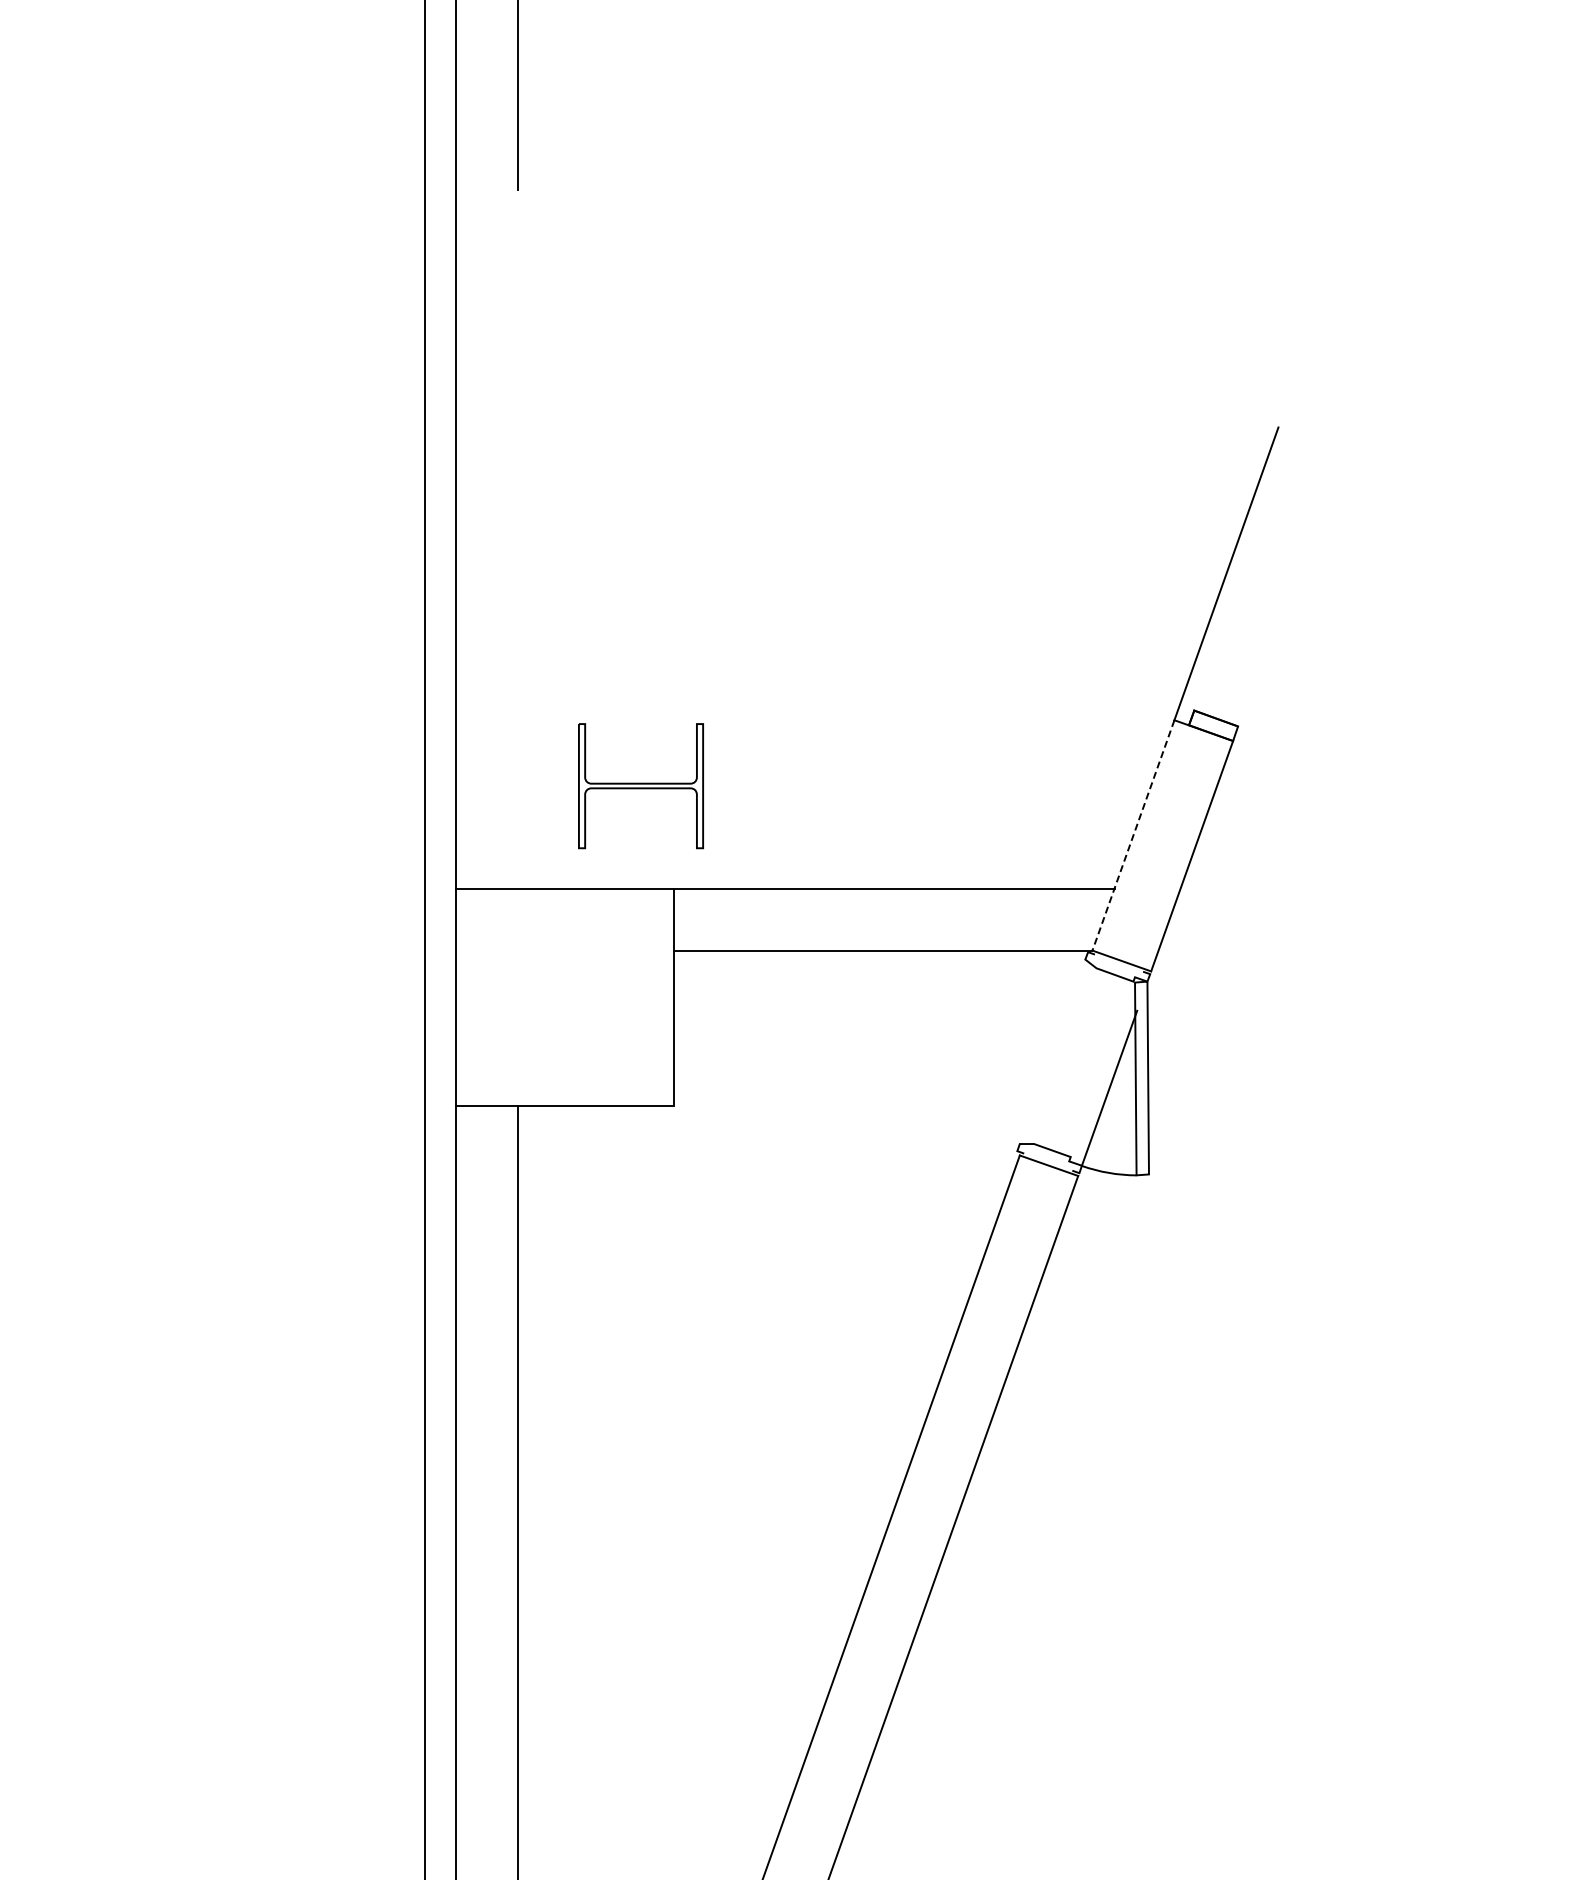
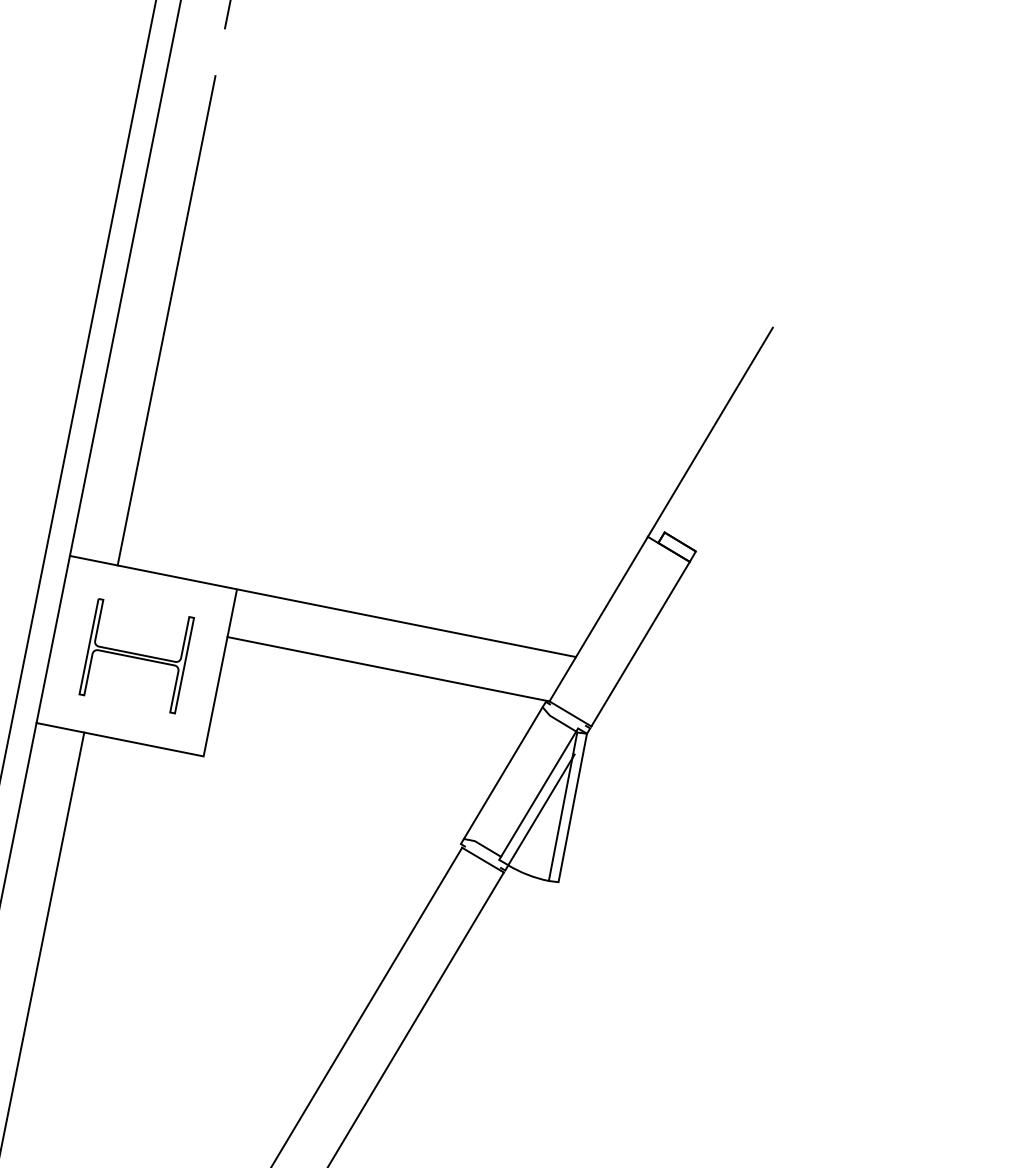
line: (518, 570) -> (166, 320), added
part: (640, 786) -> (136, 656), moved
line: (1133, 835) -> (598, 619), dashed -> solid
line: (1052, 1051) -> (503, 772), added
line: (1101, 1069) -> (538, 794), added

